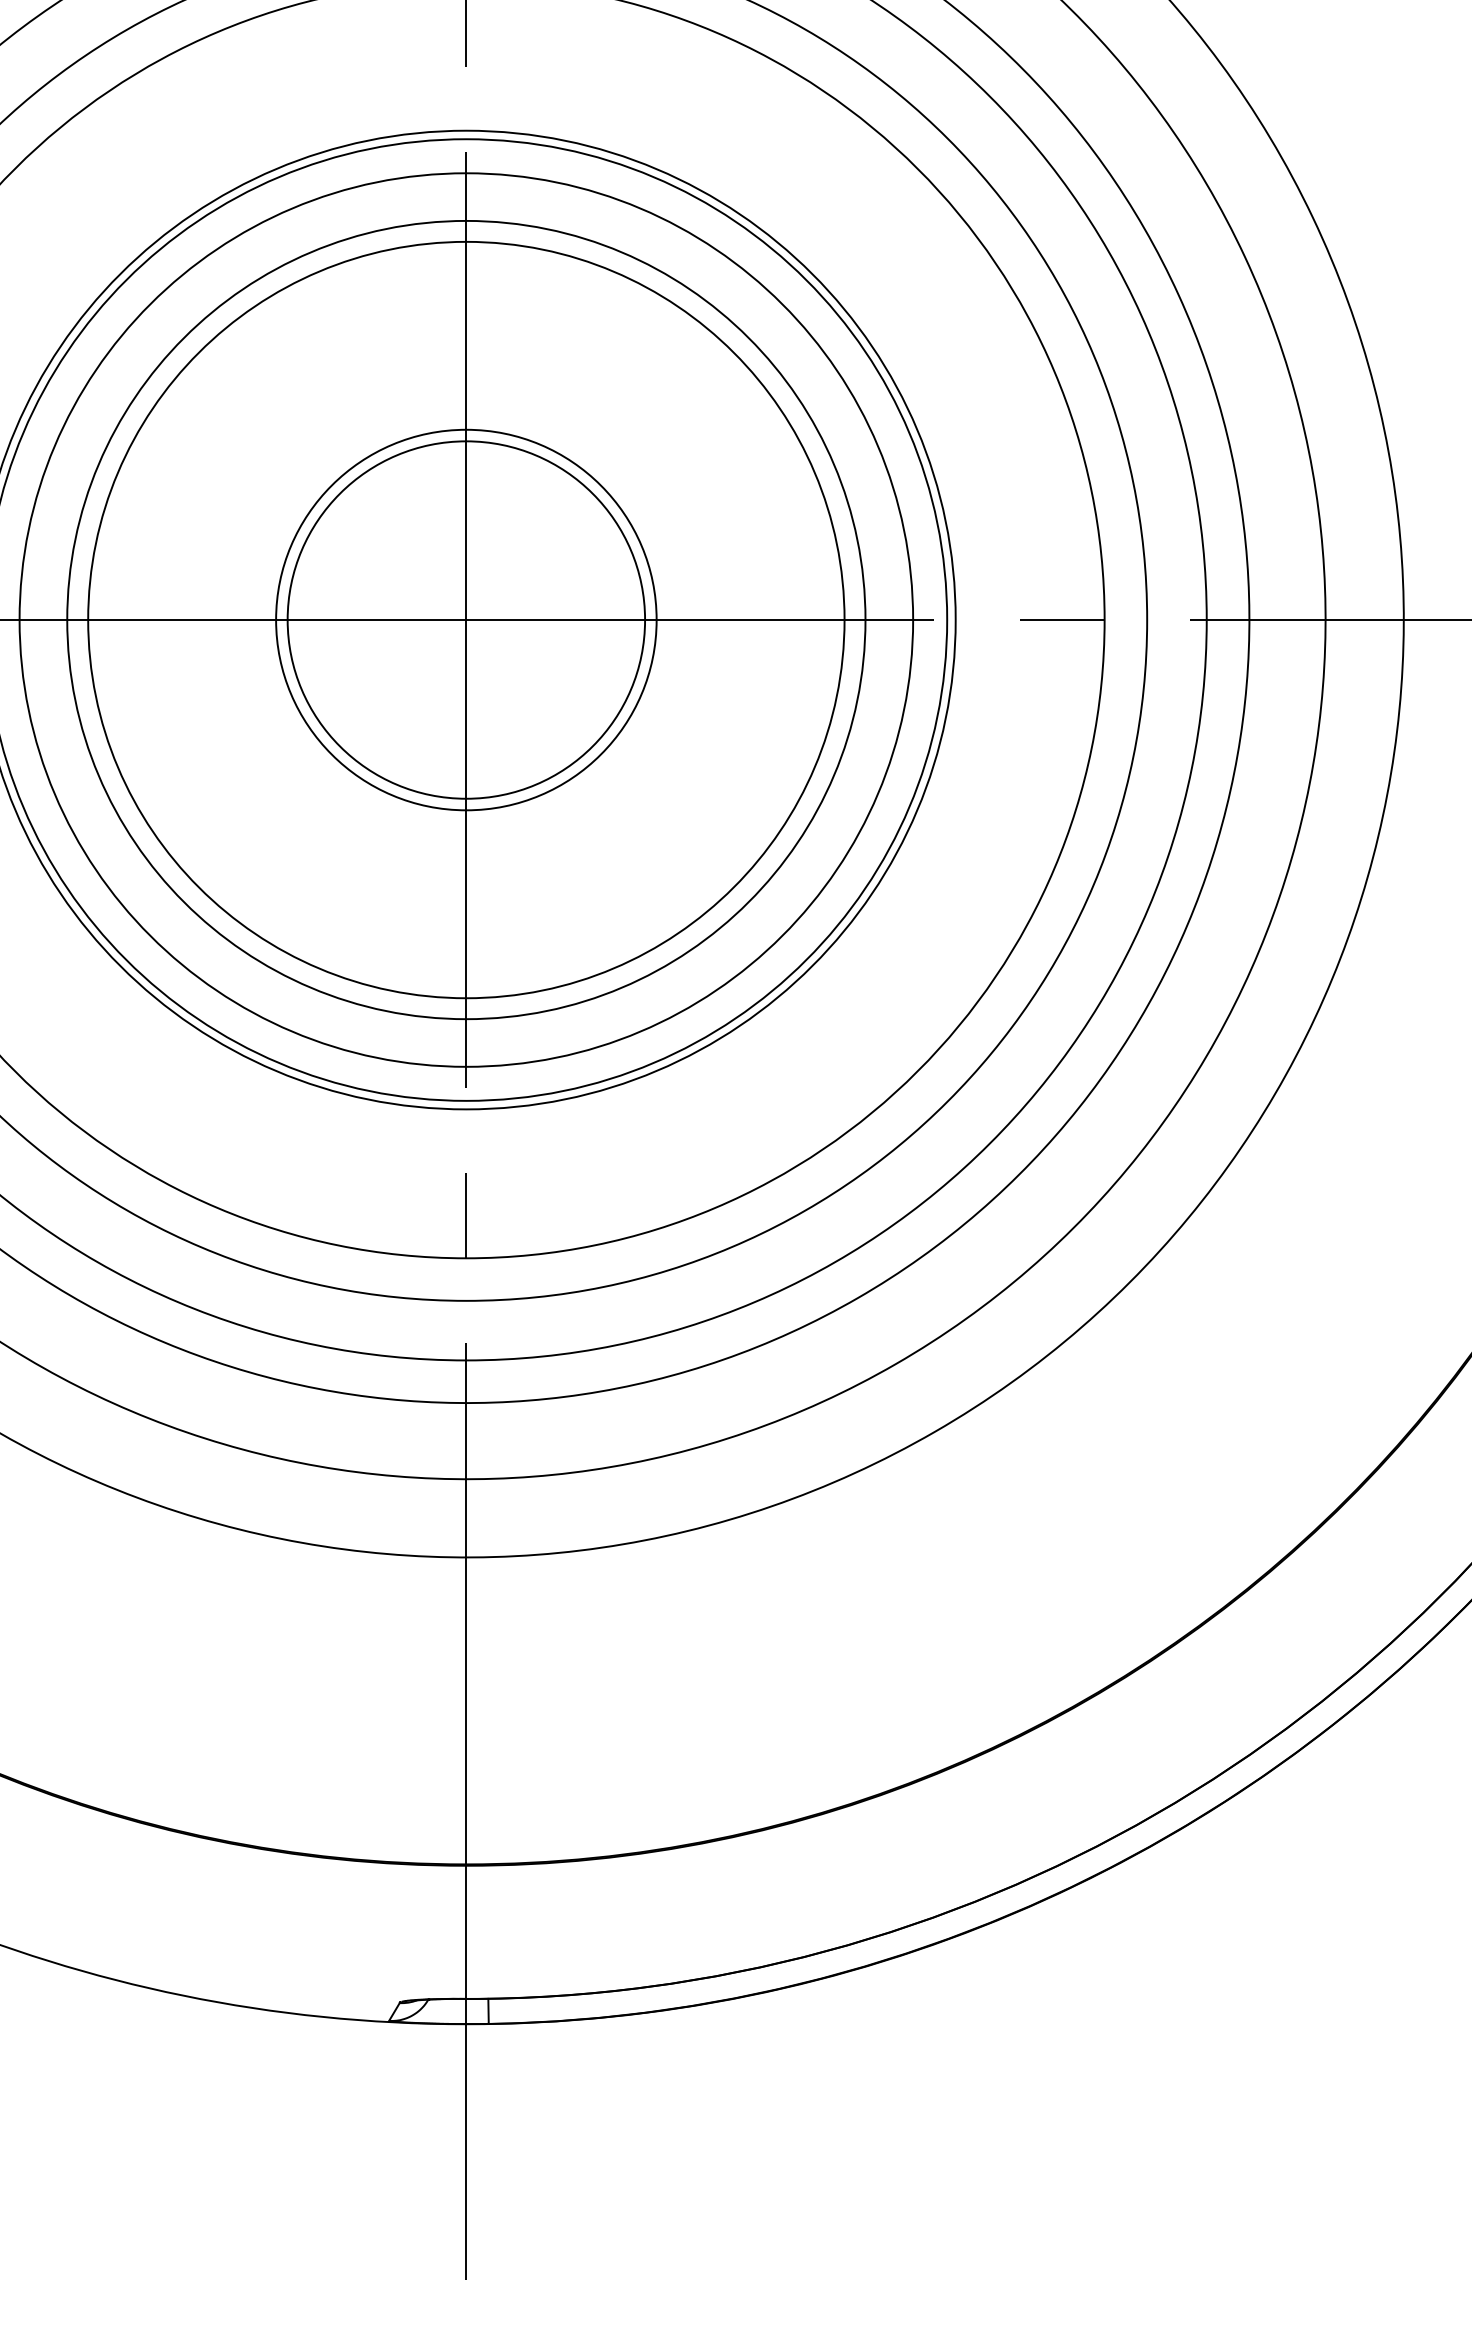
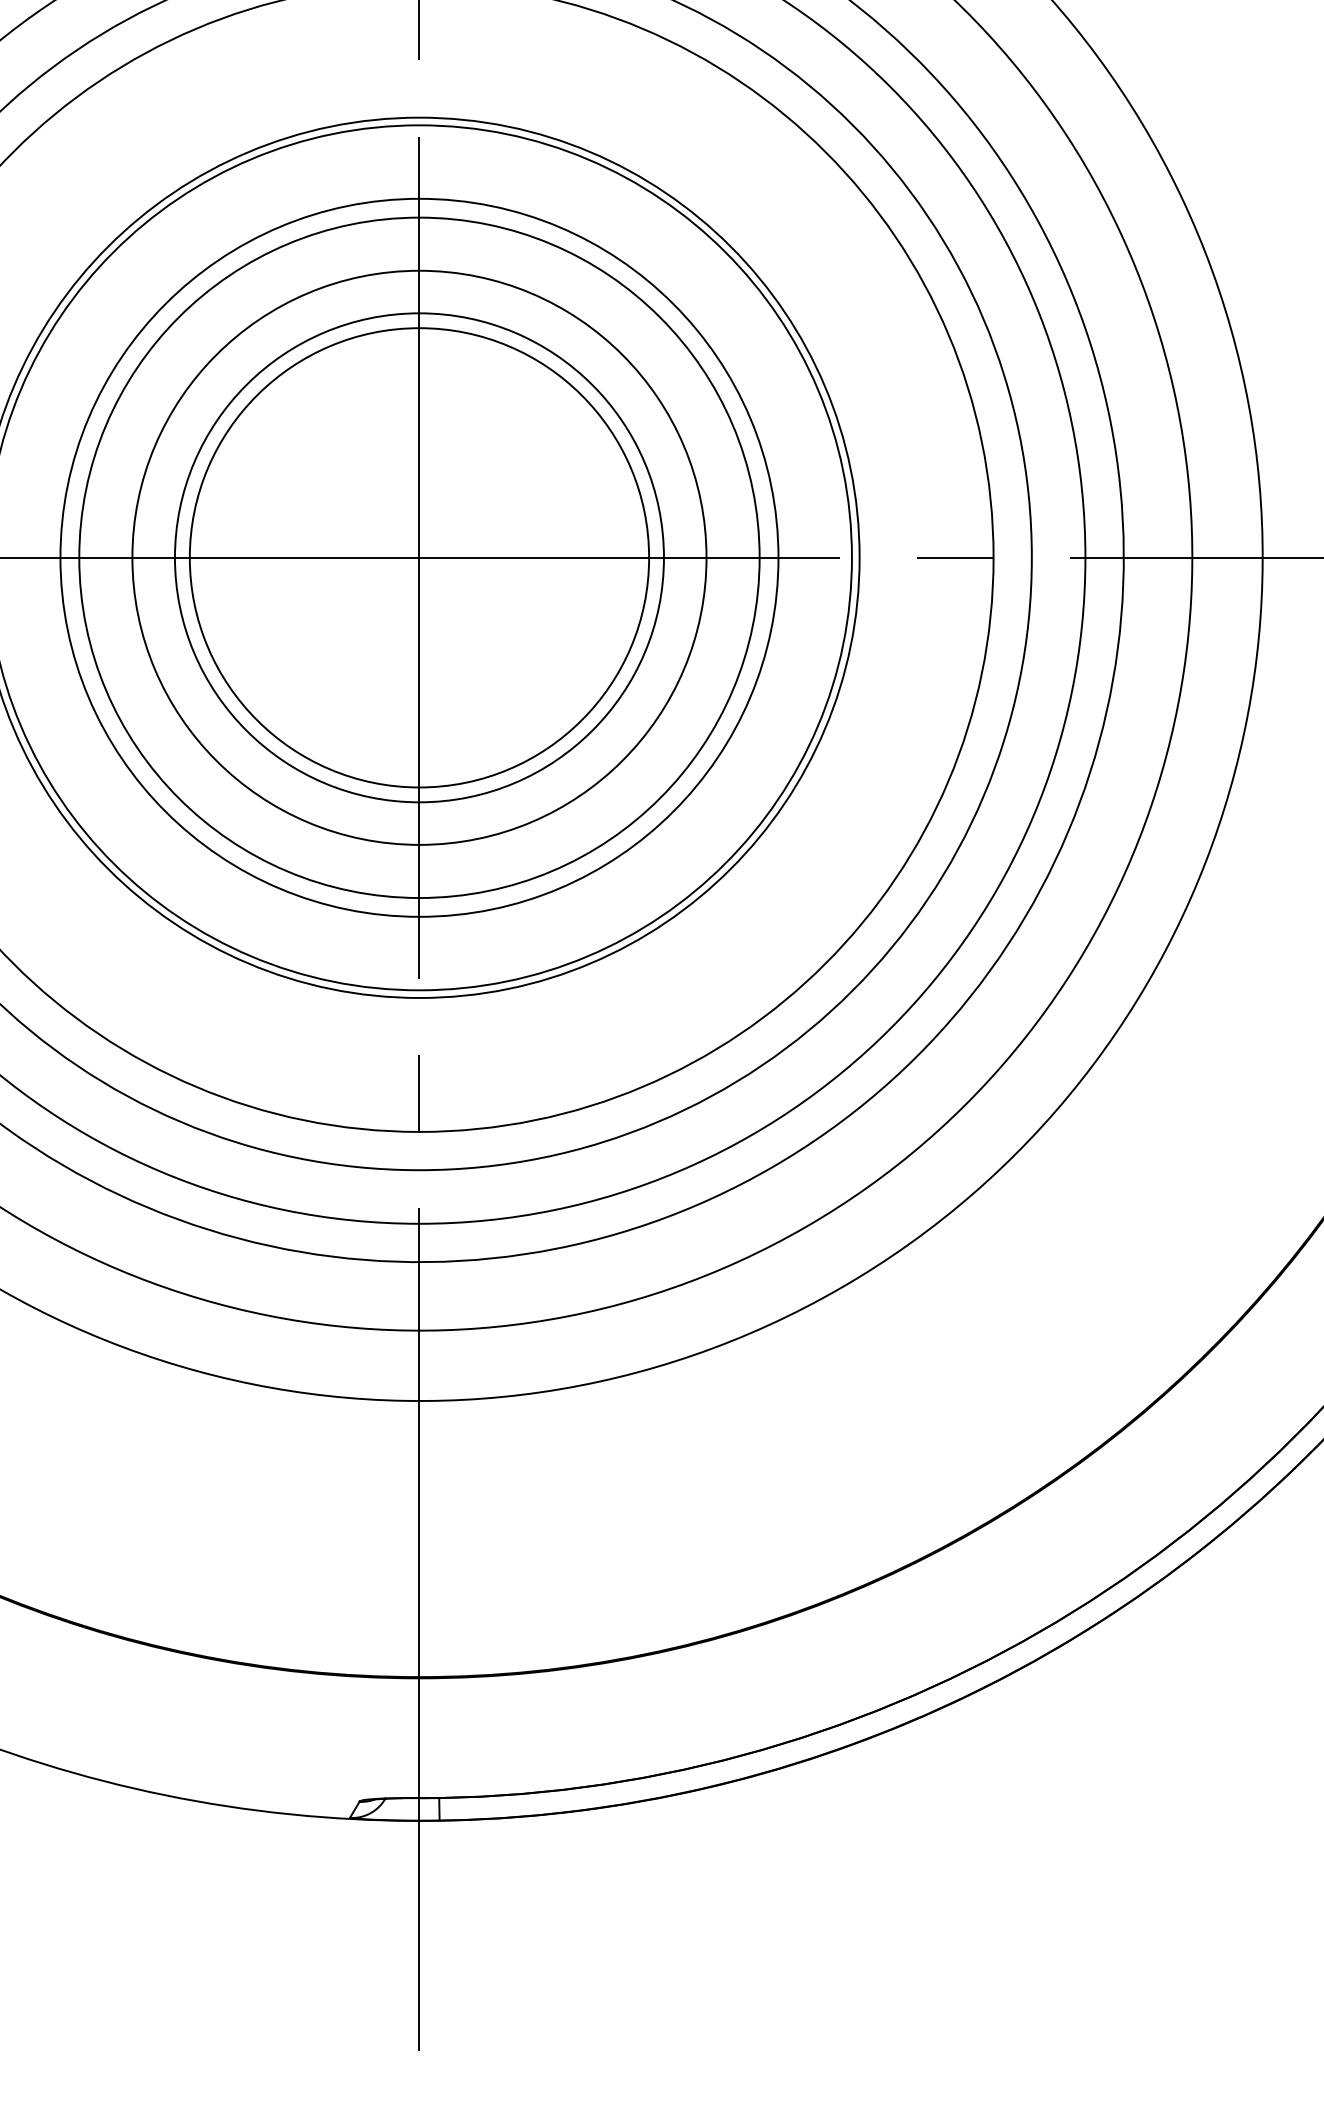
circle: (466, 619) -> (419, 557), size x0.71
circle: (466, 619) -> (419, 557), size x1.43
circle: (466, 619) -> (419, 557), size x1.43

